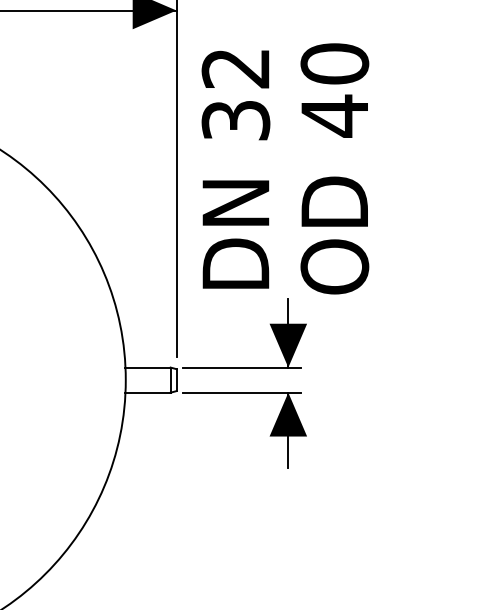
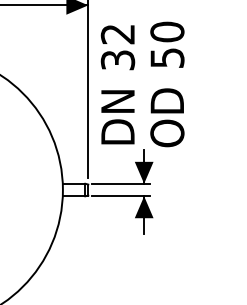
text: (335, 114) -> (167, 57), 40 -> 50

